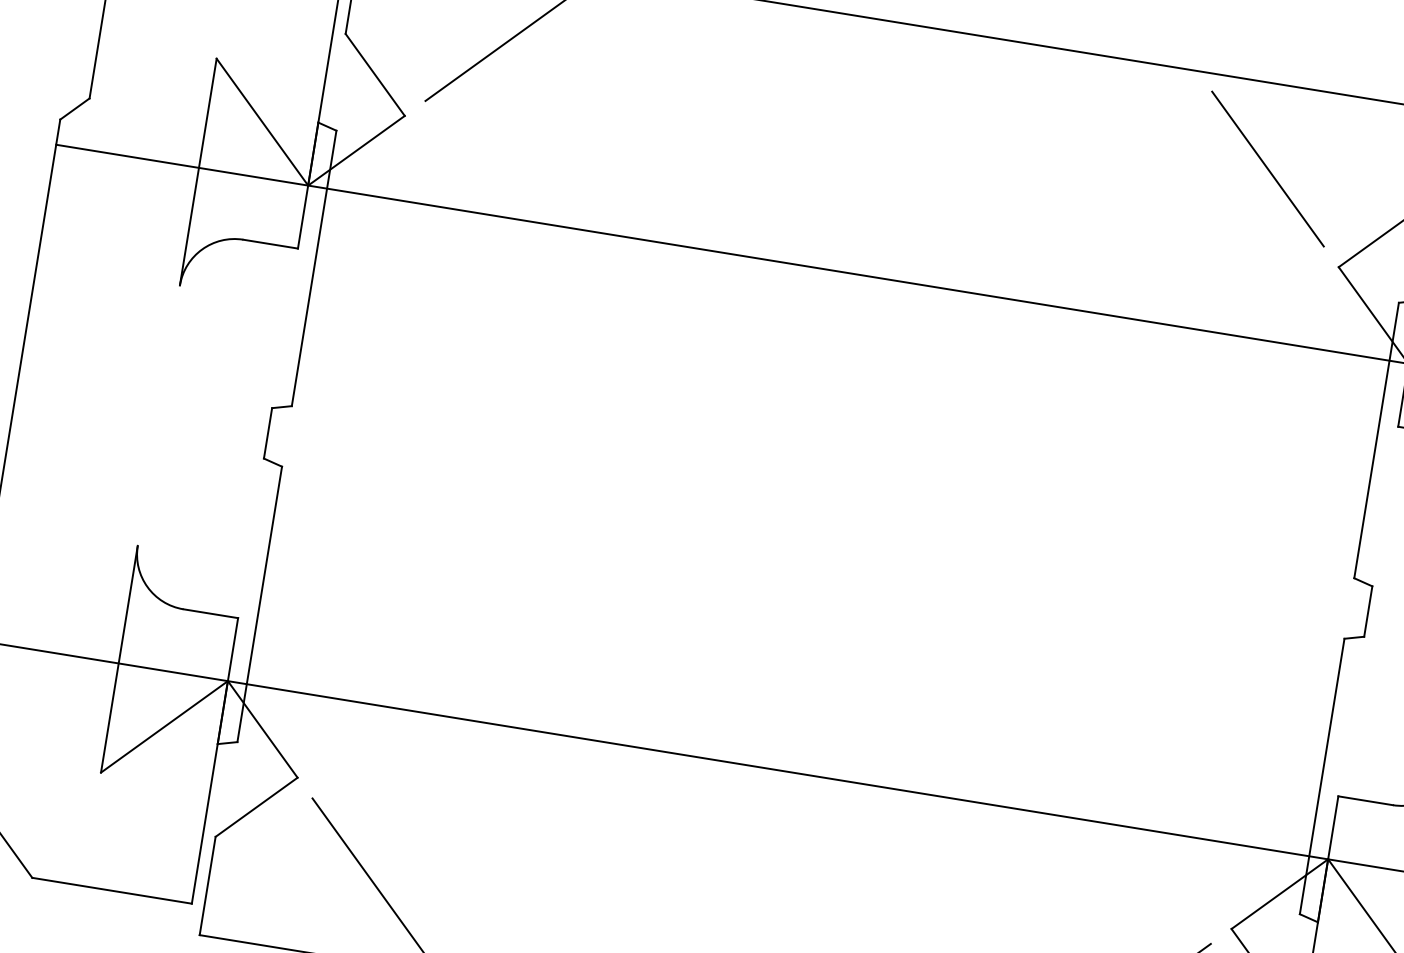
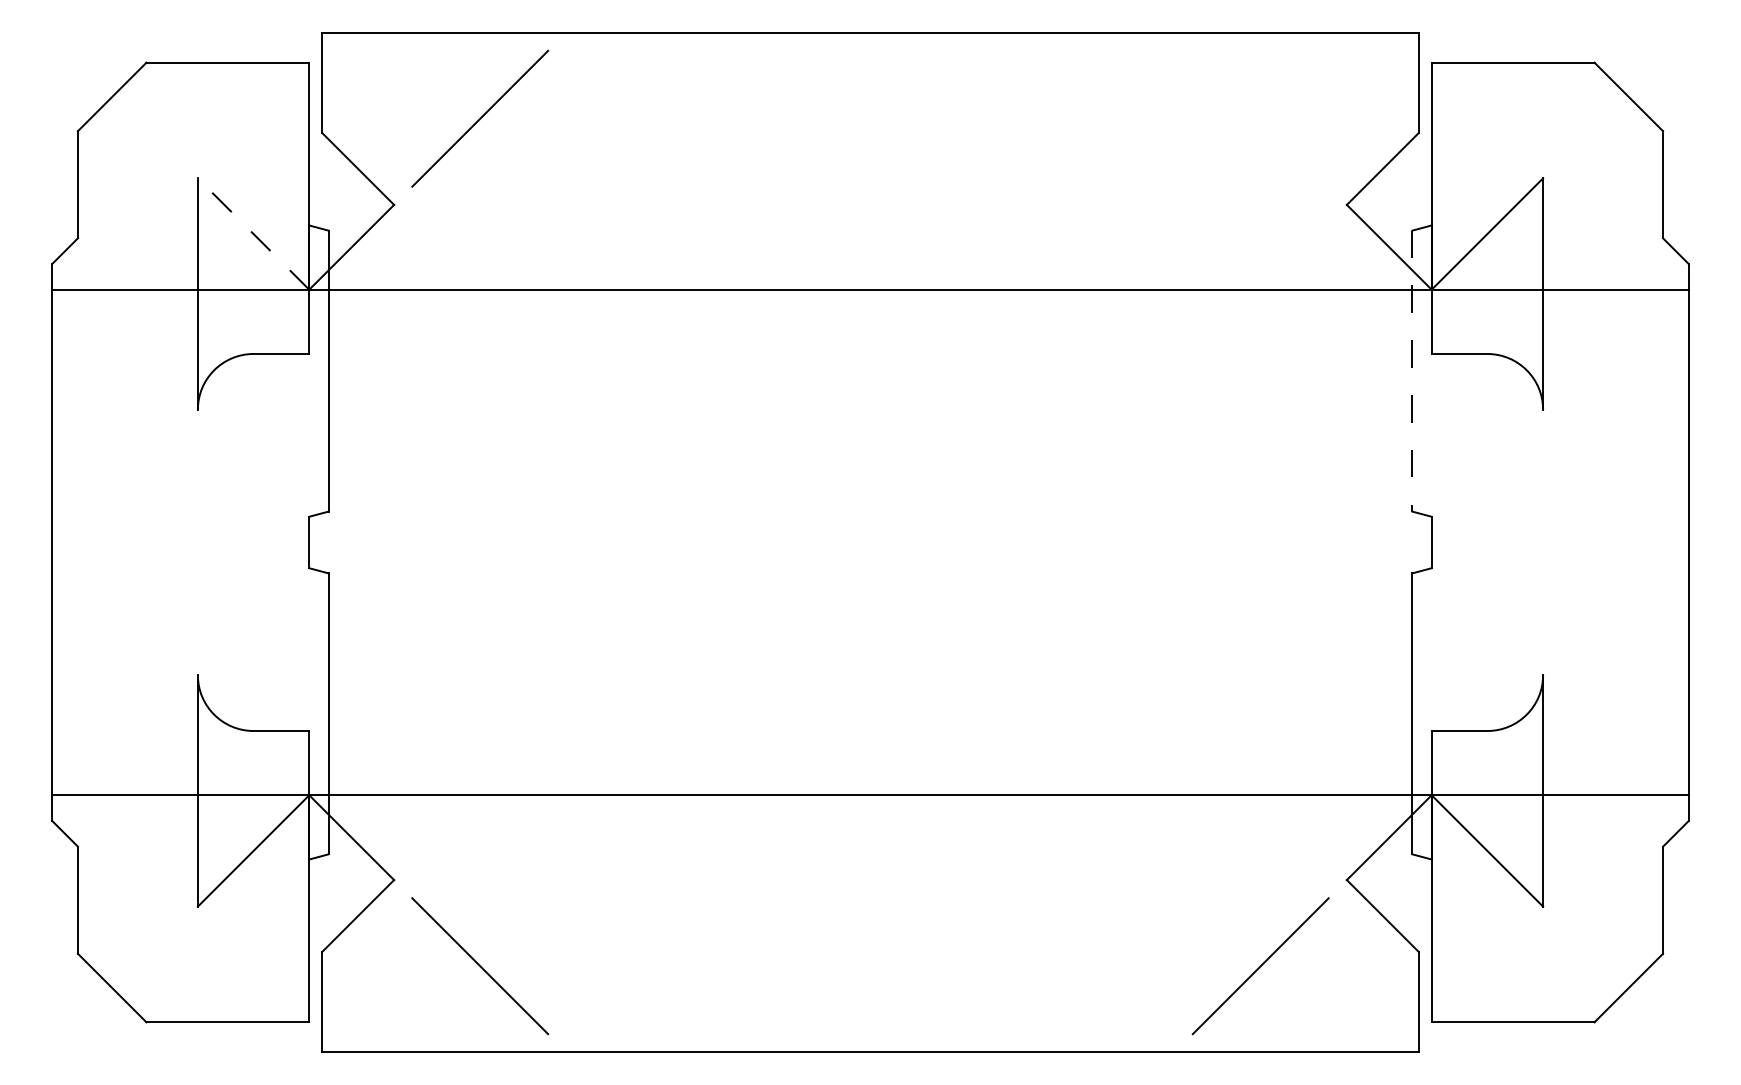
line: (262, 122) -> (253, 234), solid -> dashed
line: (1267, 168) -> (1260, 118), removed
line: (1376, 440) -> (1412, 371), solid -> dashed

